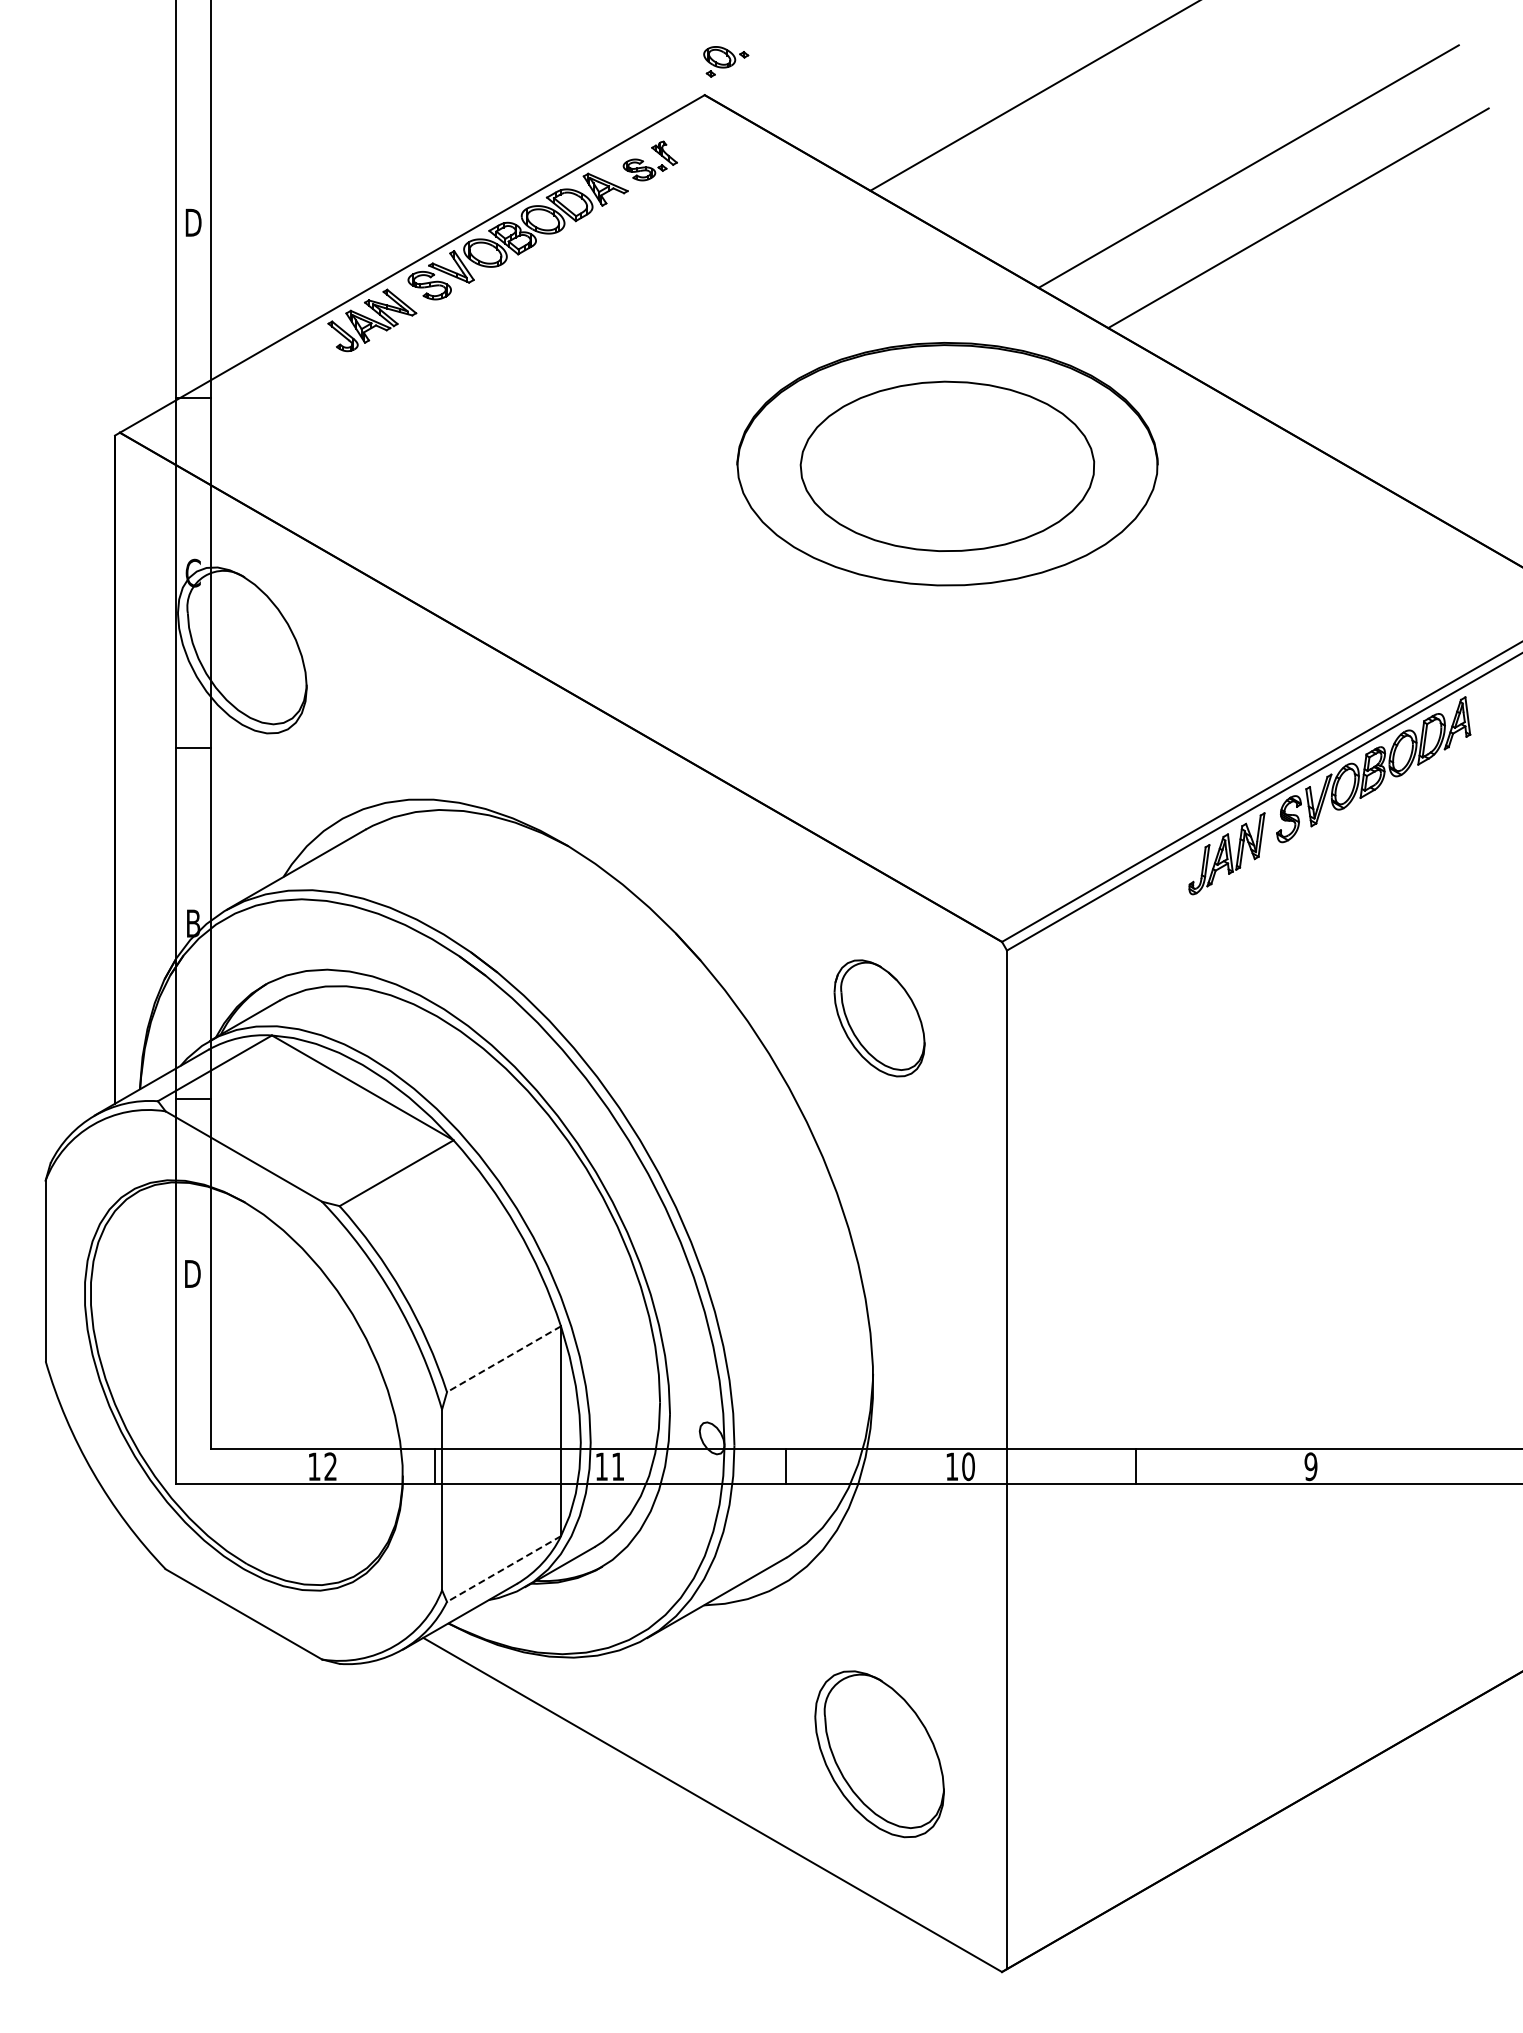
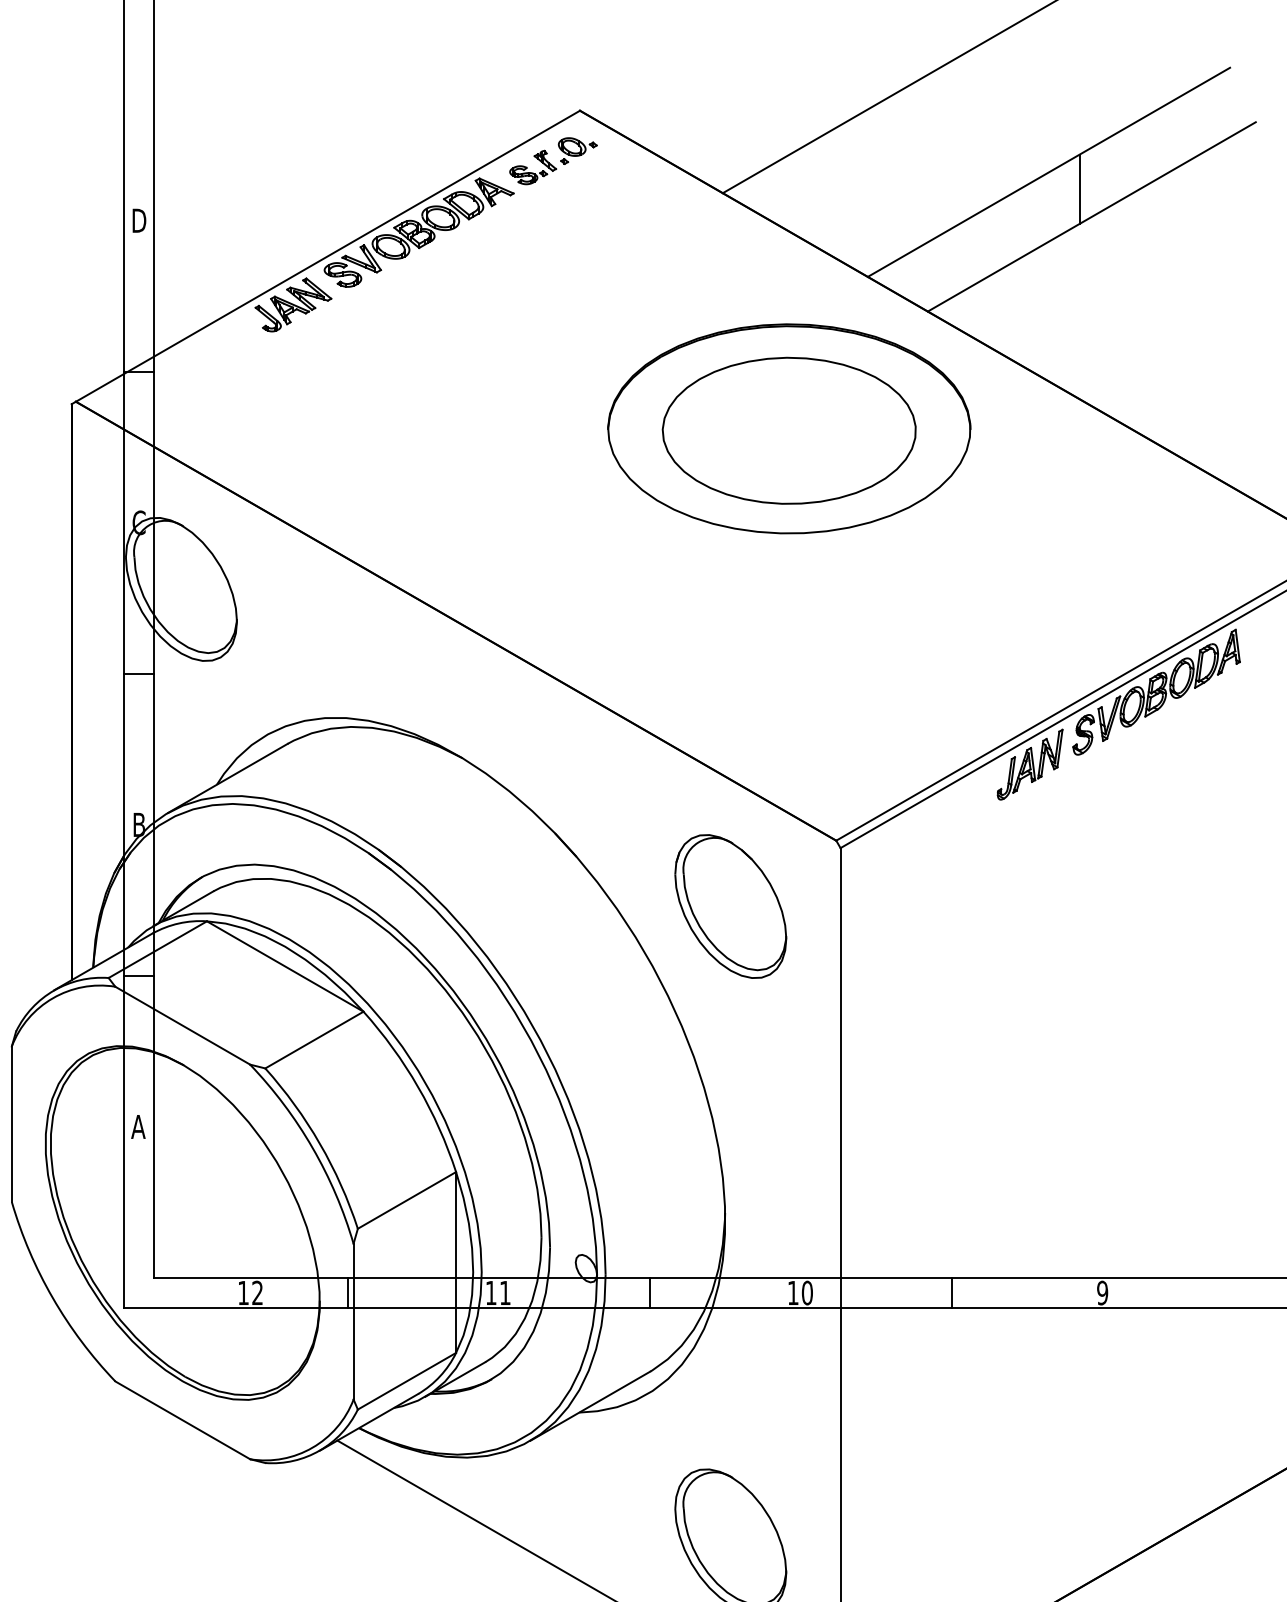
part: (726, 61) -> (578, 150), moved
line: (1284, 185) -> (1079, 188), added
part: (879, 1018) -> (730, 906), size x1.43
text: (192, 1273) -> (138, 1126), D -> A
line: (504, 1359) -> (407, 1200), dashed -> solid
line: (504, 1569) -> (407, 1381), dashed -> solid

